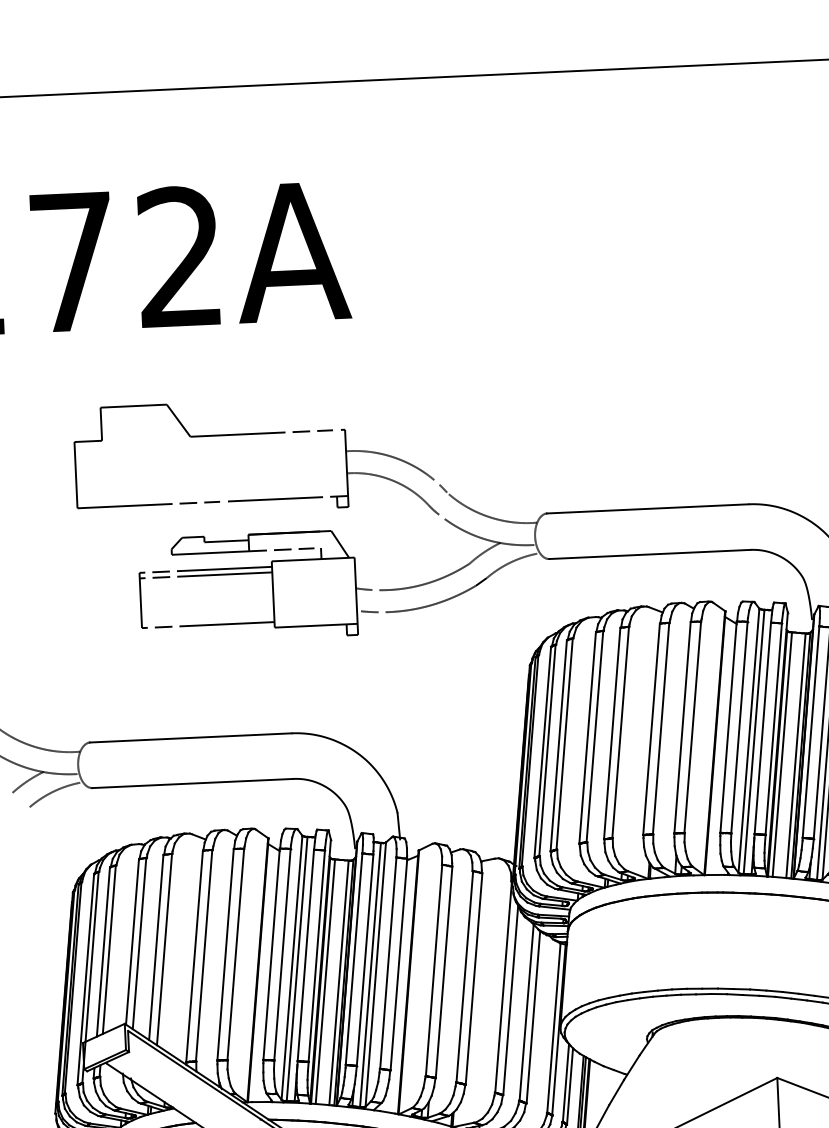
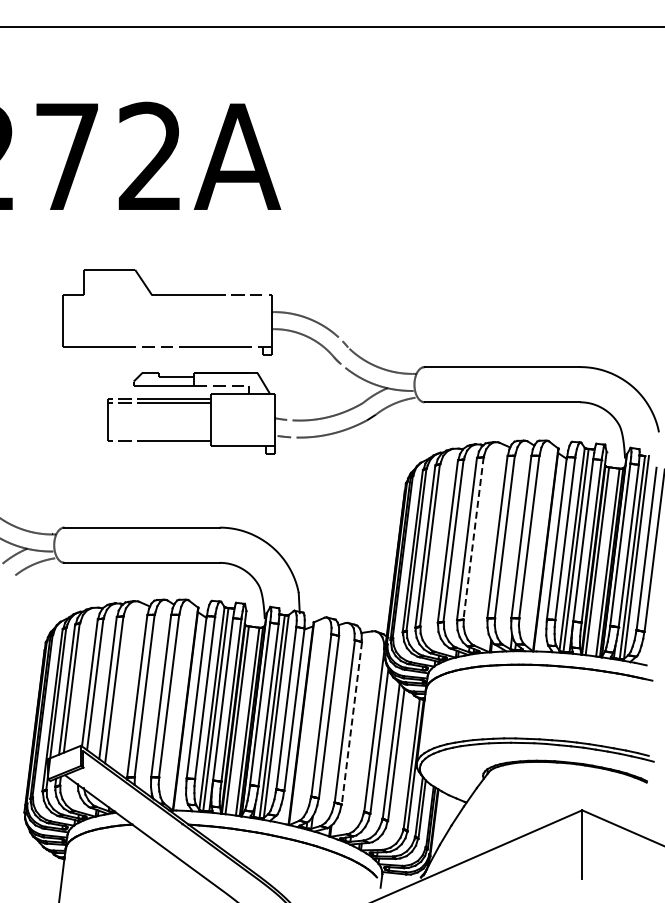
line: (620, 732) -> (473, 538), solid -> dashed
line: (473, 979) -> (351, 723), solid -> dashed

